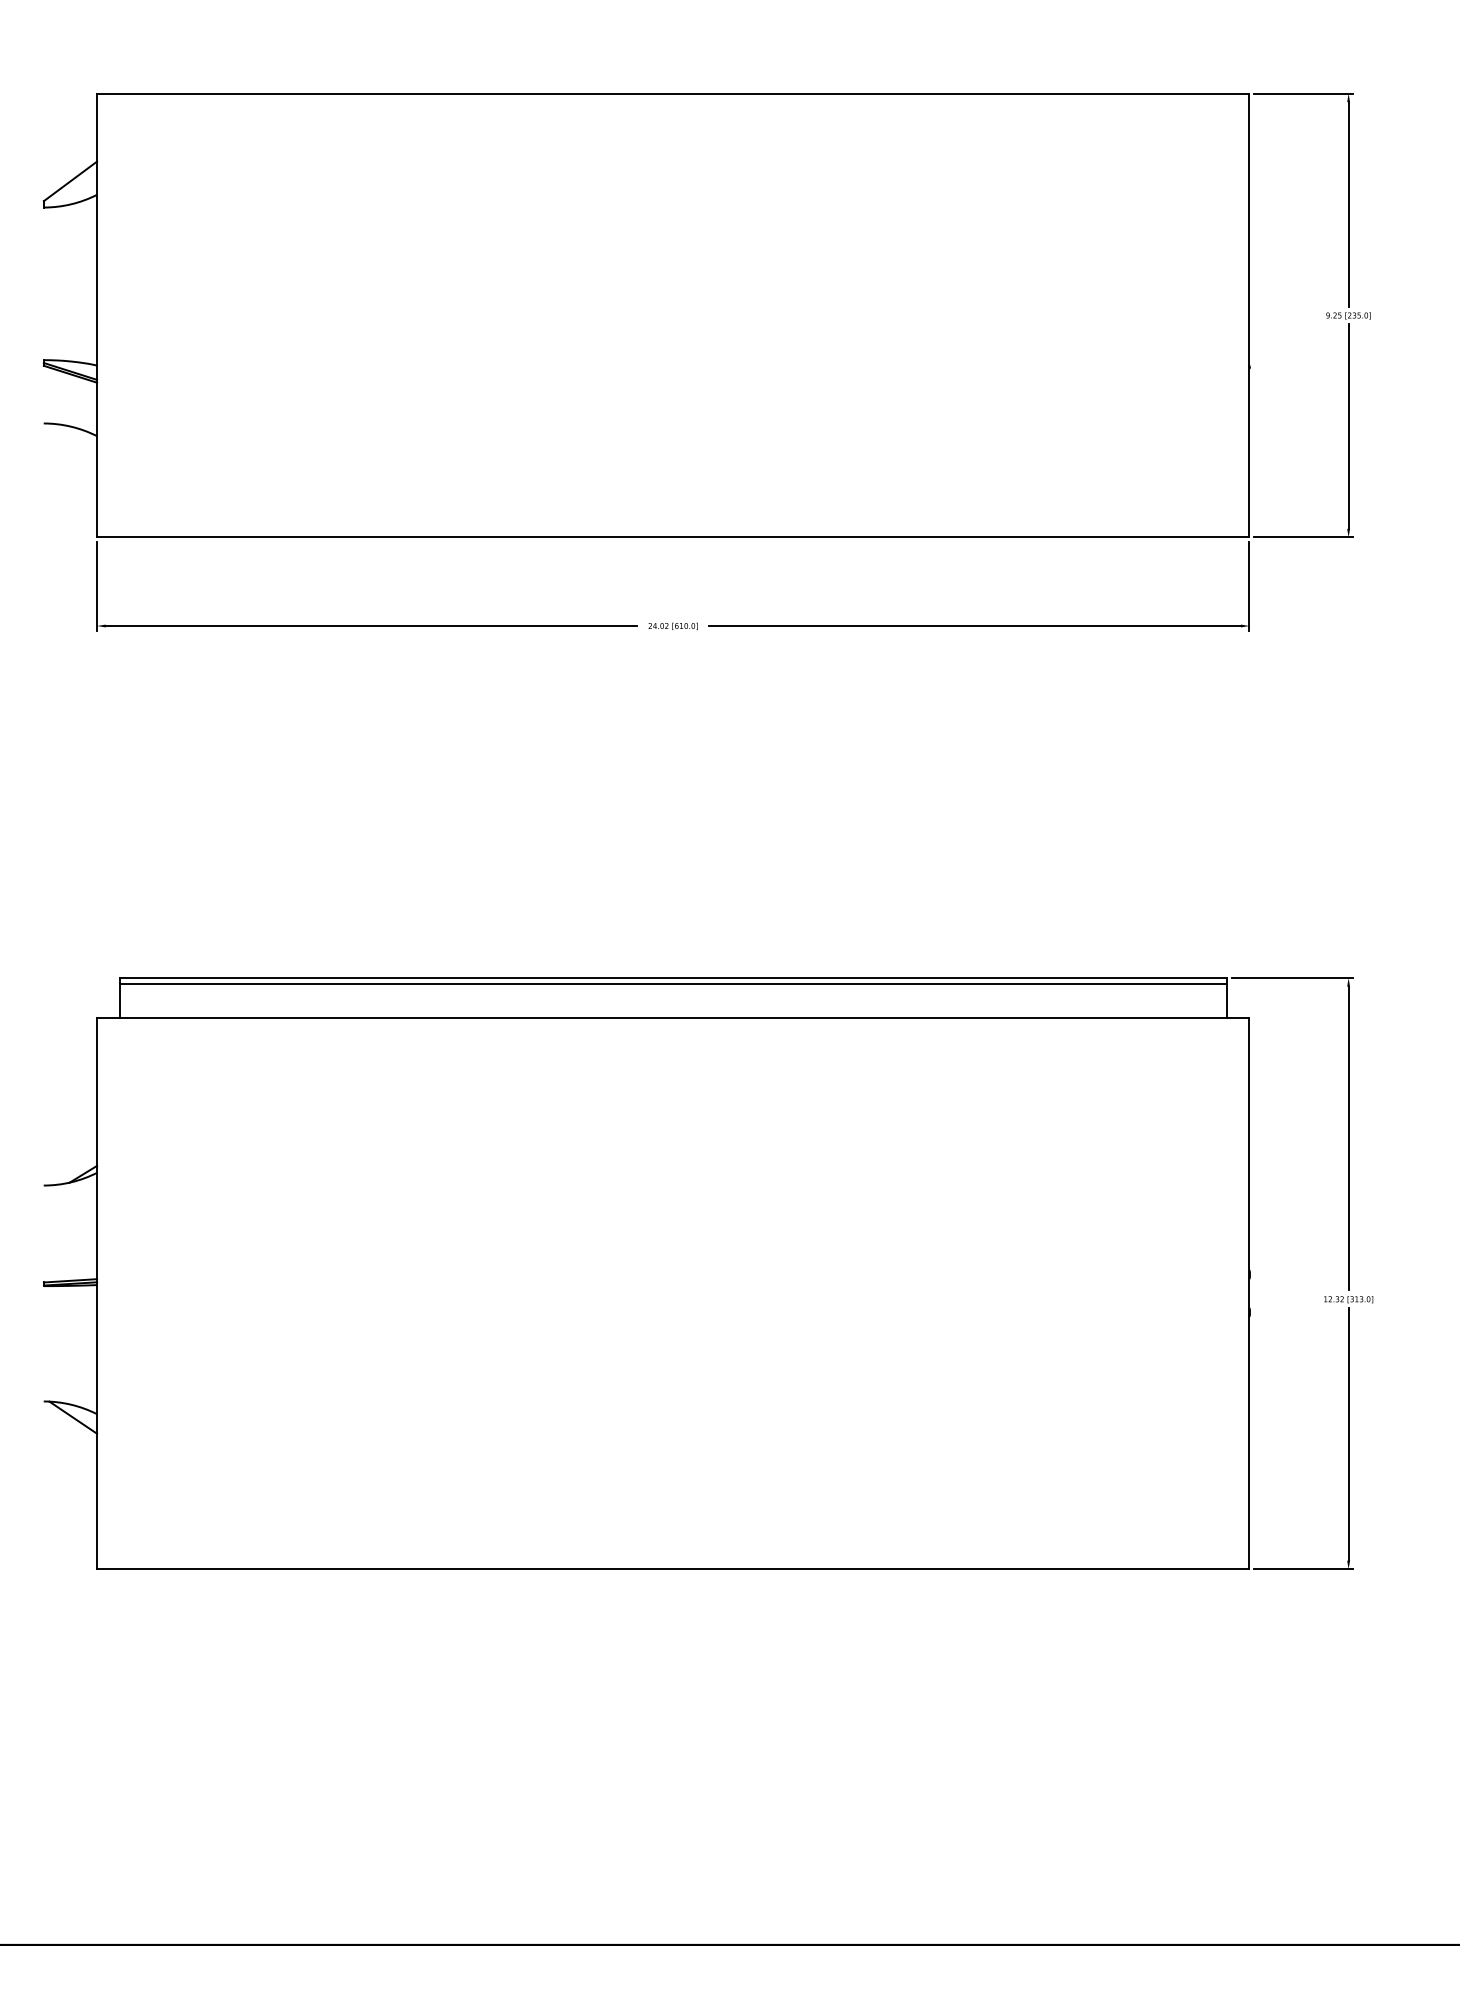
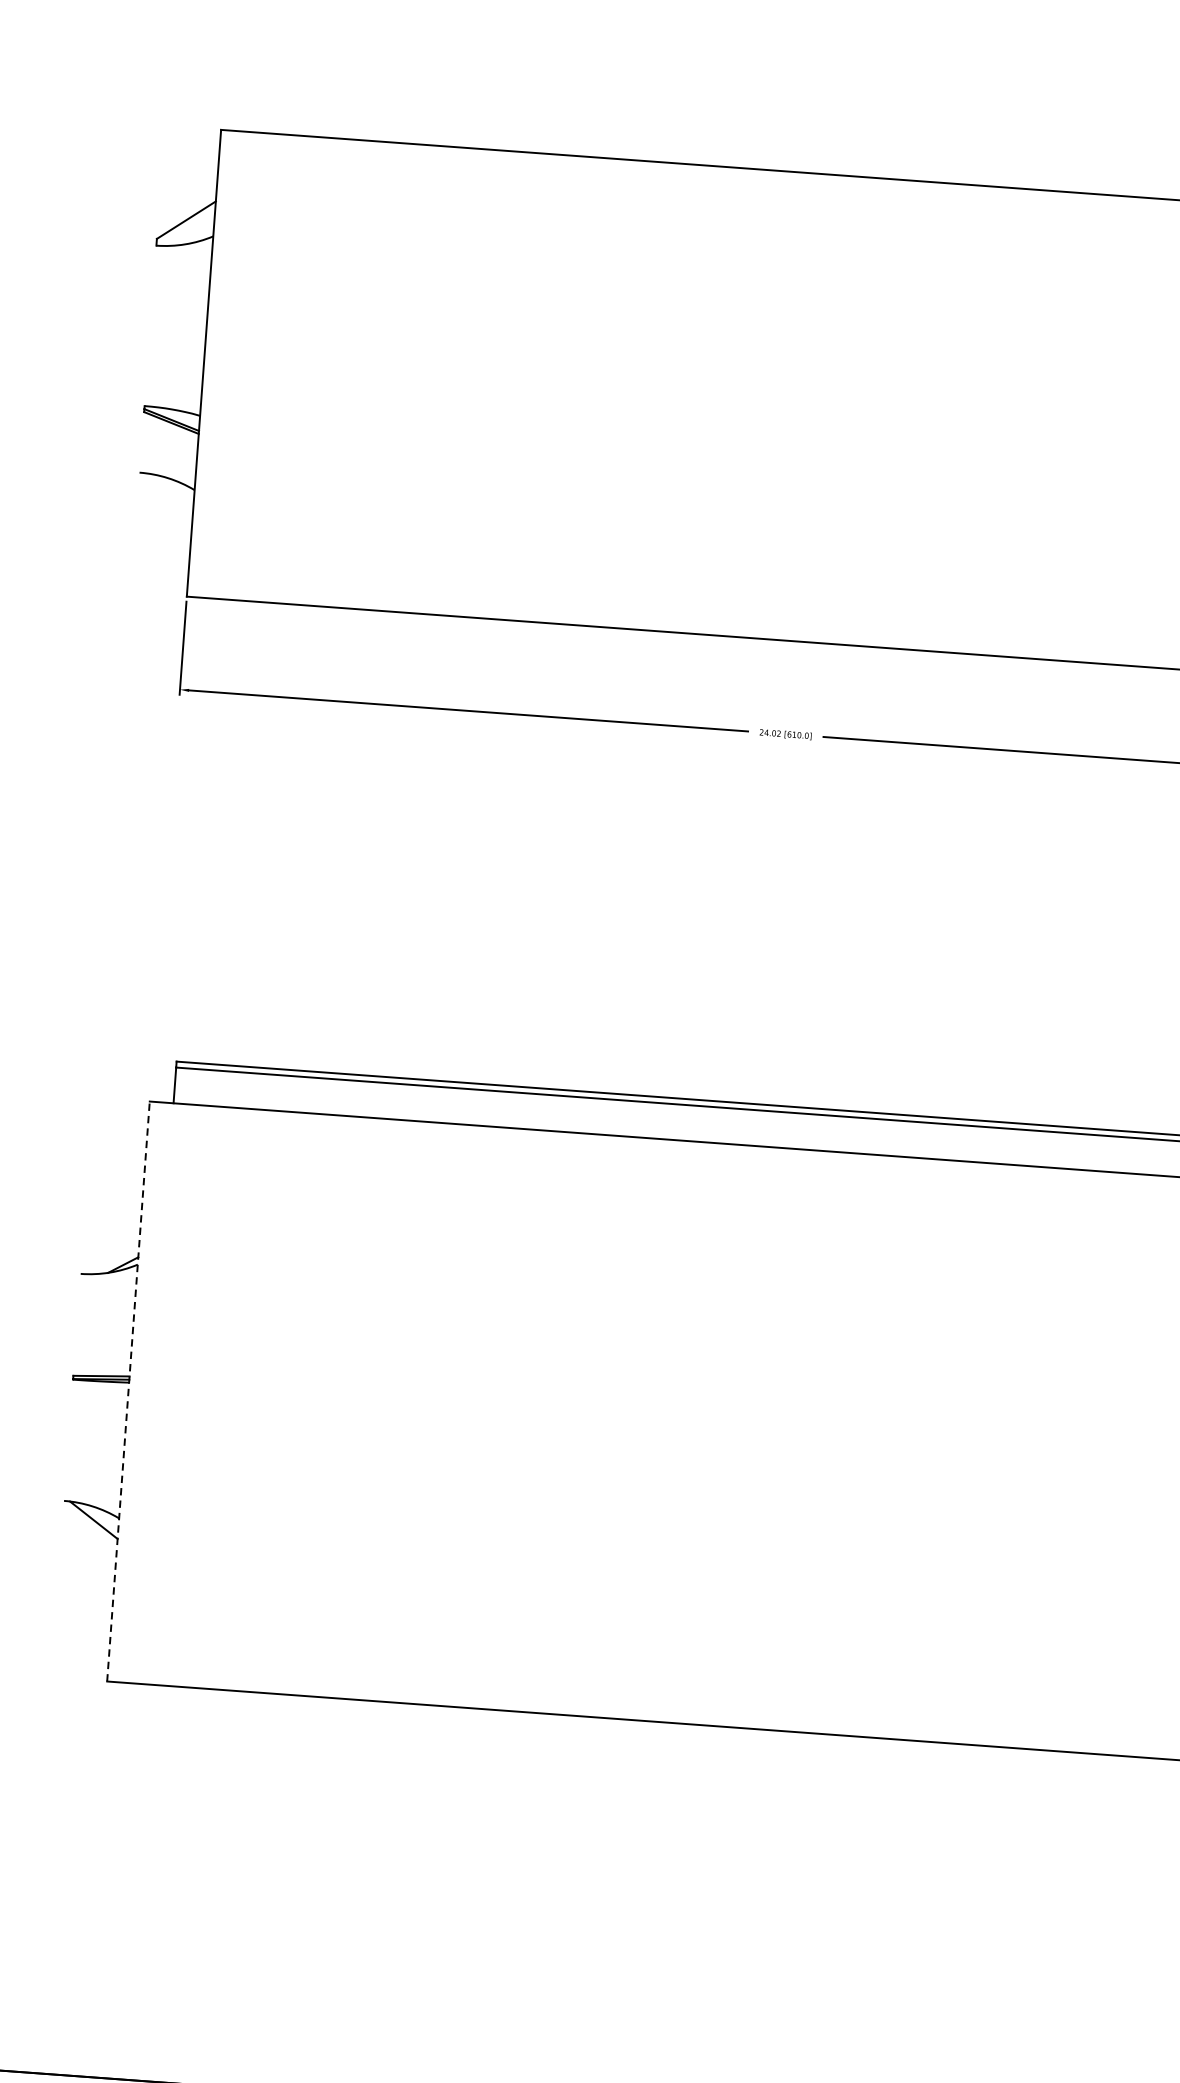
line: (97, 1293) -> (128, 1391), solid -> dashed

